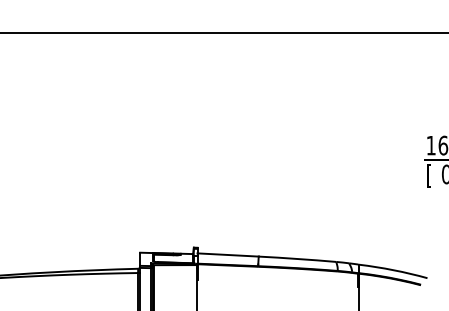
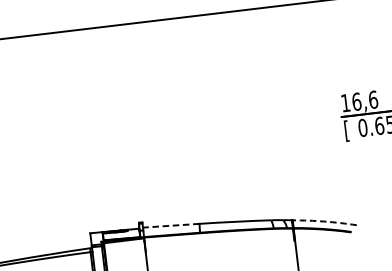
line: (228, 254) -> (171, 225), solid -> dashed
arc: (393, 270) -> (324, 221), solid -> dashed

